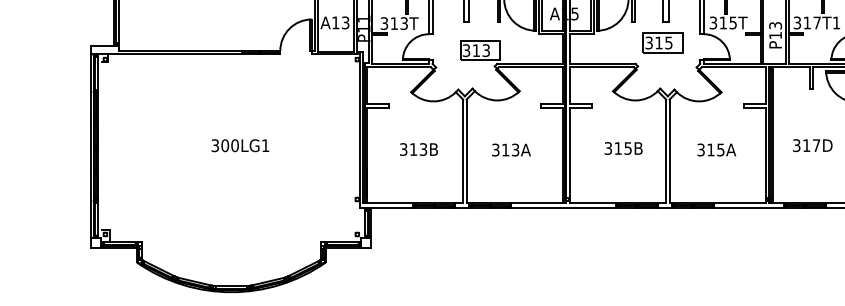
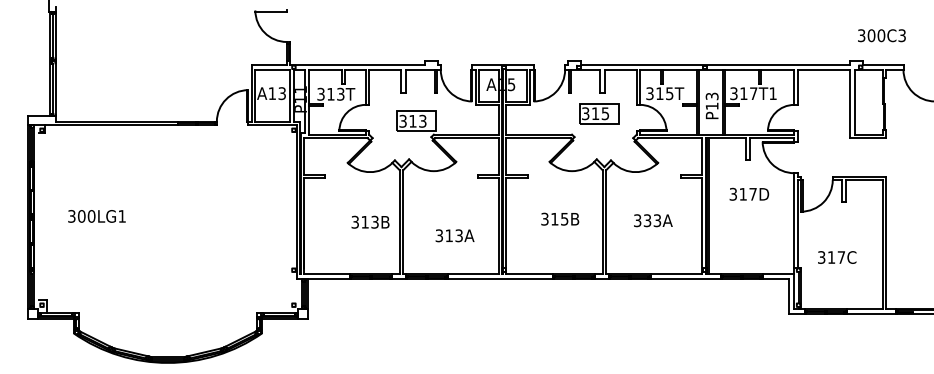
text: (812, 144) -> (749, 193), moved
text: (239, 145) -> (96, 216), moved
text: (418, 148) -> (370, 221), moved
text: (510, 149) -> (454, 235), moved
text: (715, 149) -> (652, 220), 315A -> 333A

